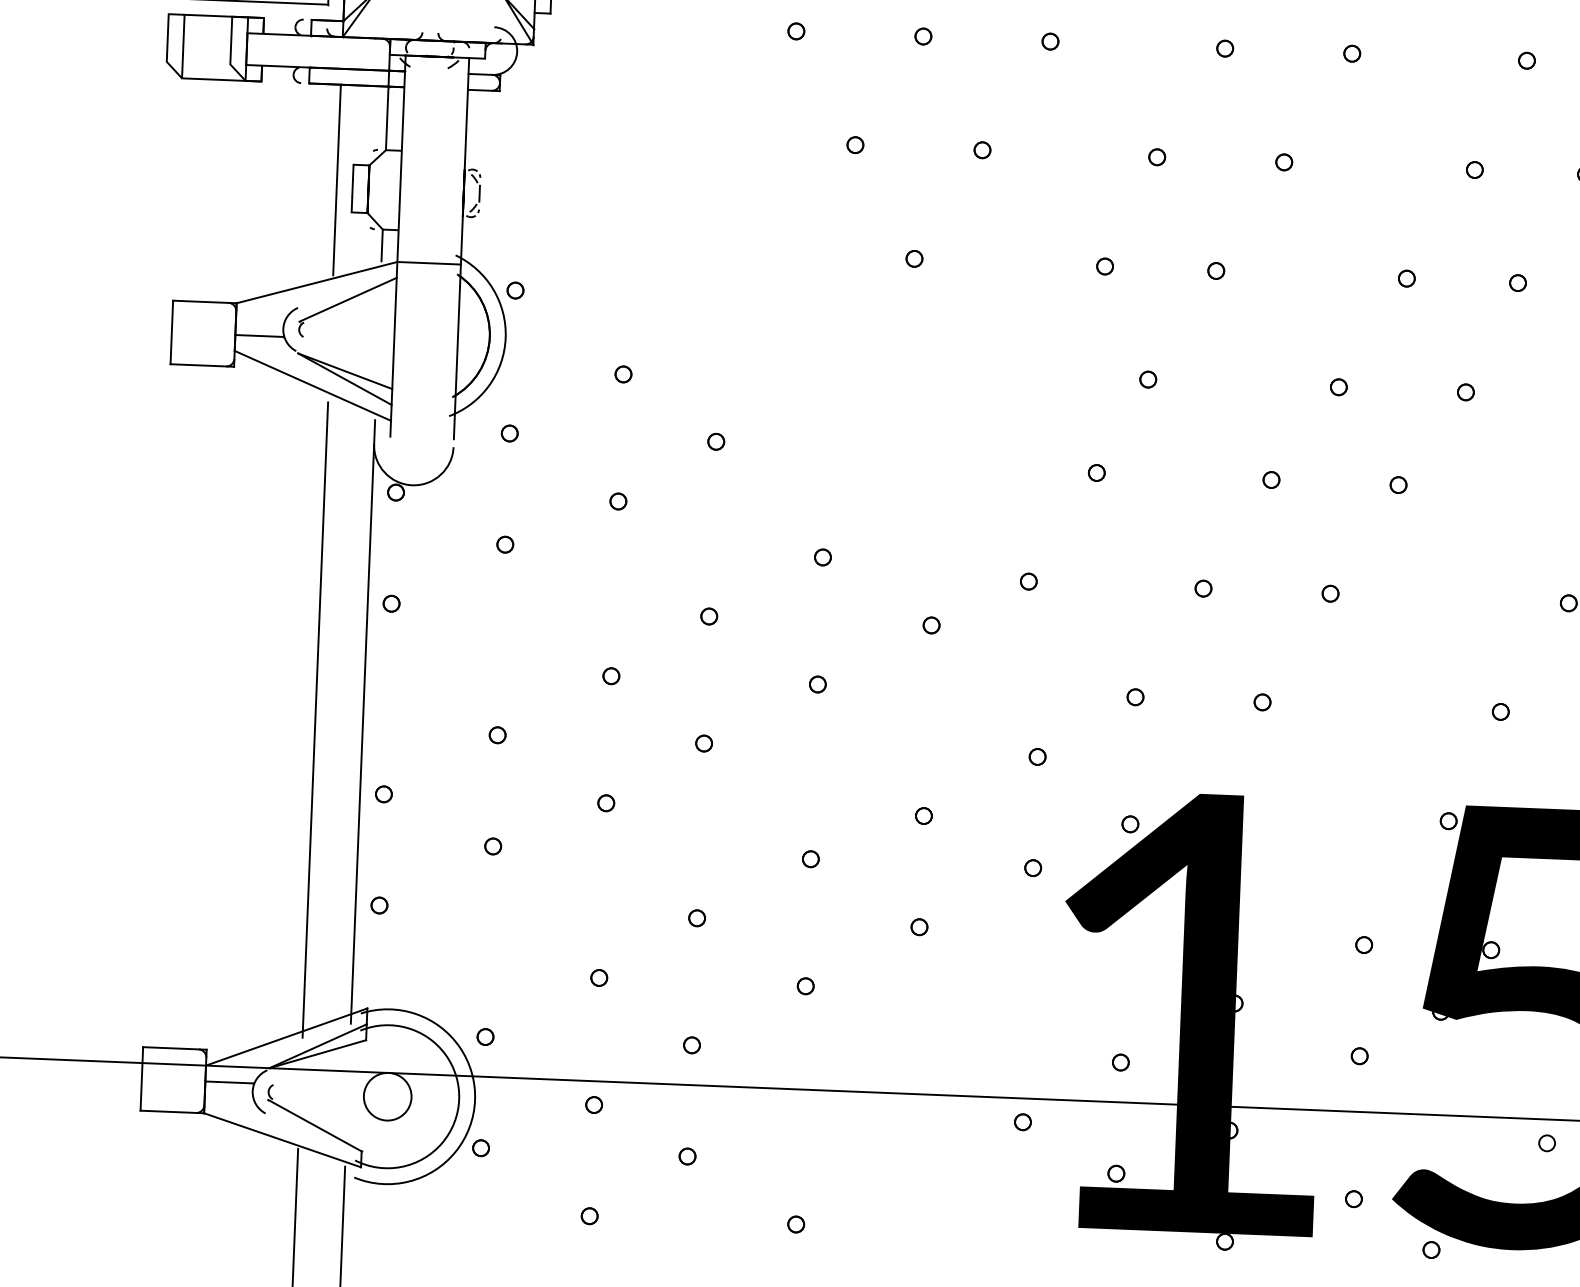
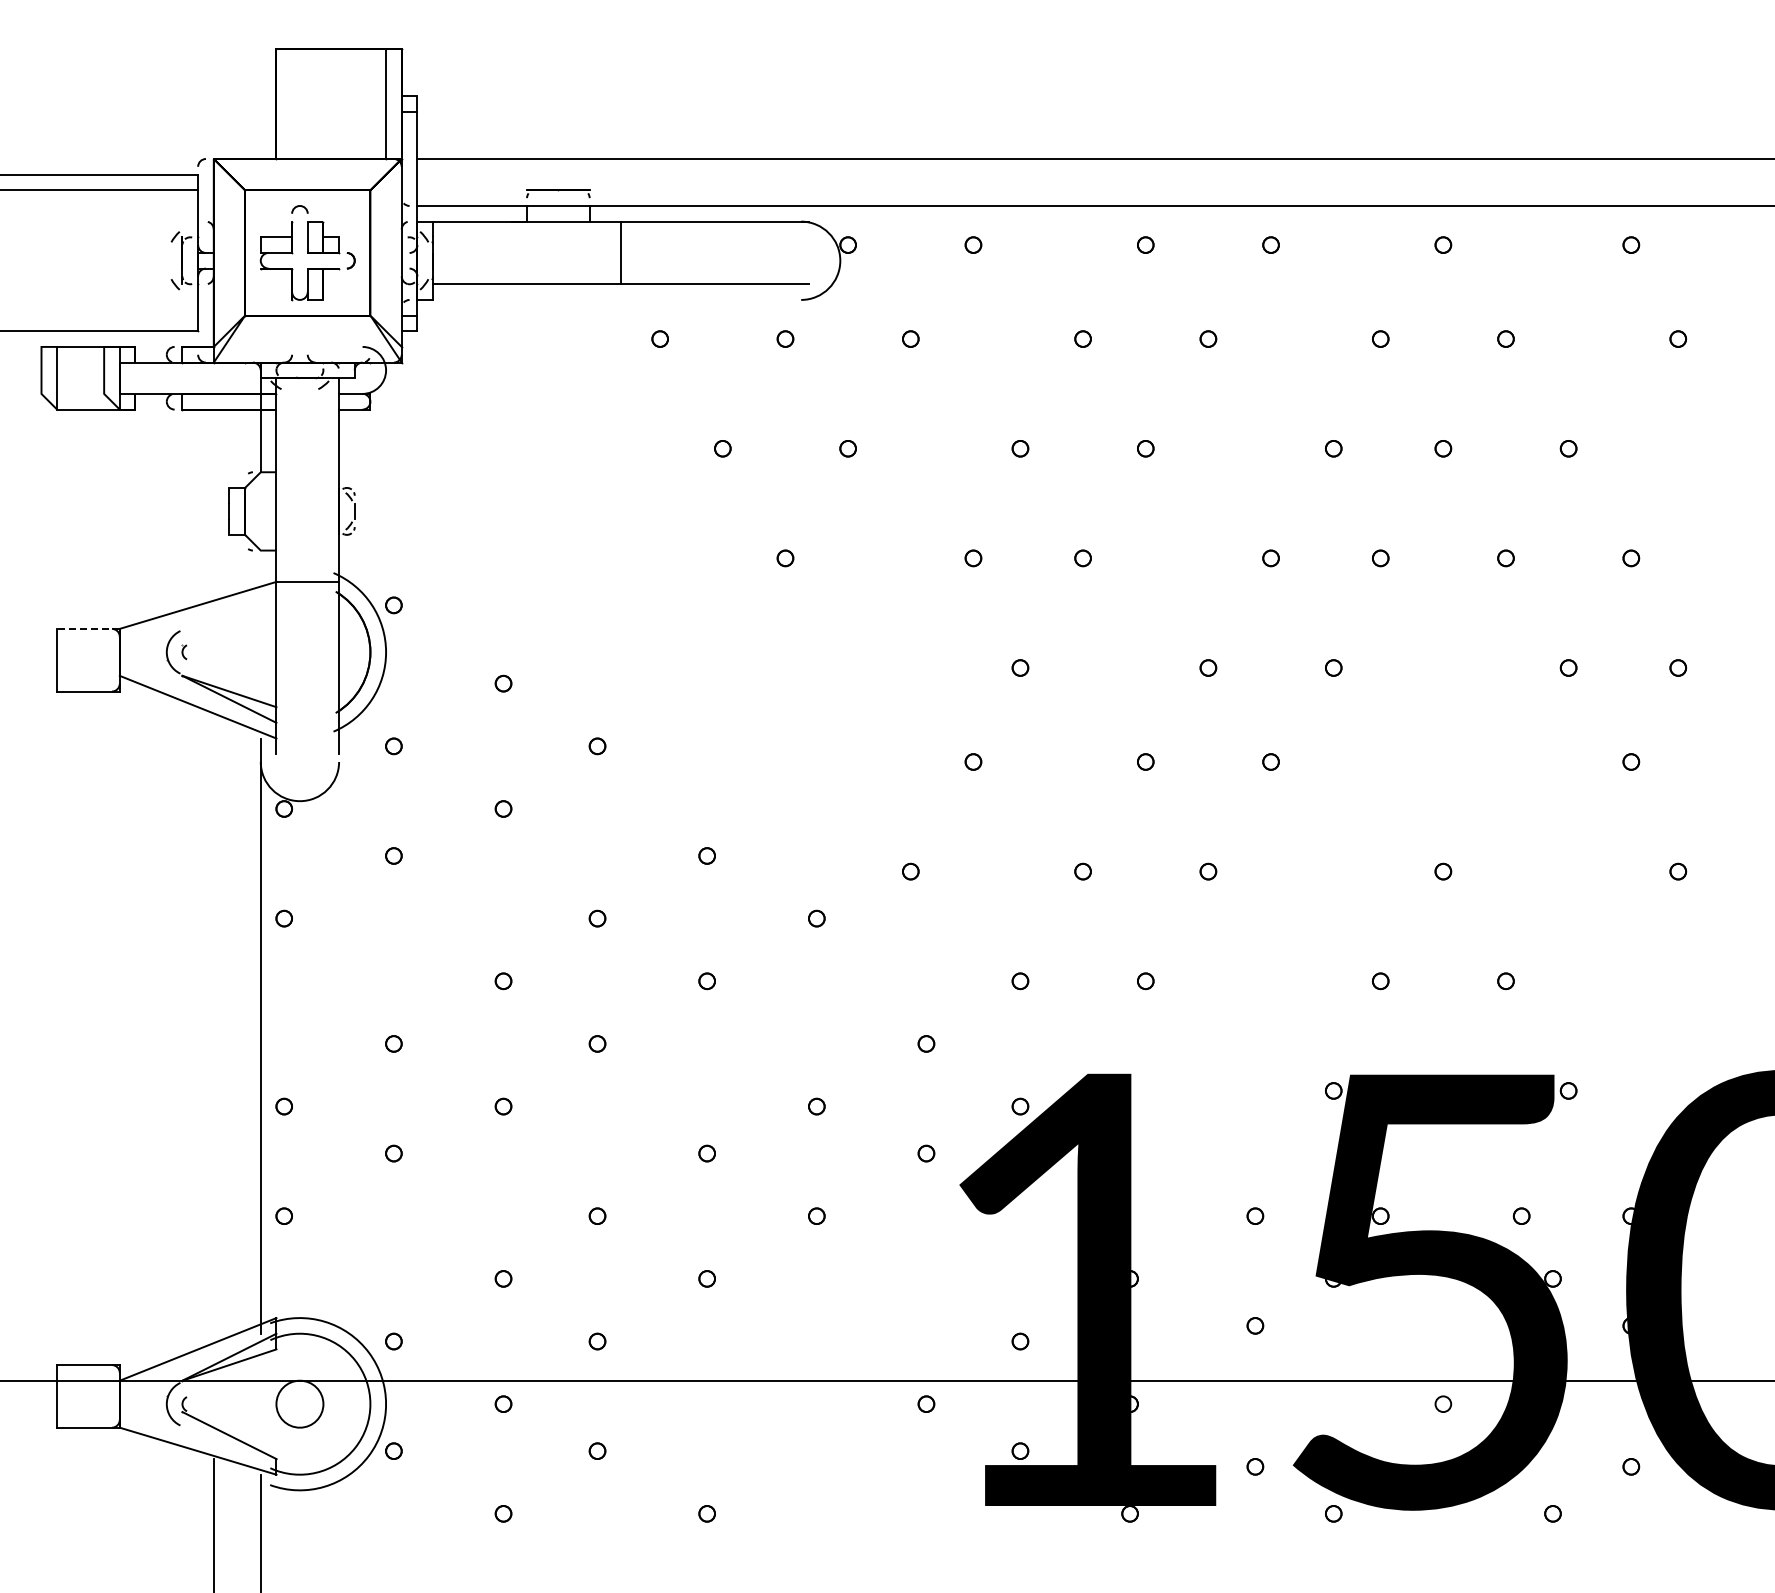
line: (336, 179) -> (213, 503), removed
line: (381, 244) -> (260, 565), removed
line: (348, 299) -> (229, 620), removed
line: (204, 301) -> (88, 628), solid -> dashed
line: (258, 336) -> (142, 660), removed
line: (315, 719) -> (213, 1035), removed
line: (228, 1082) -> (142, 1396), removed

